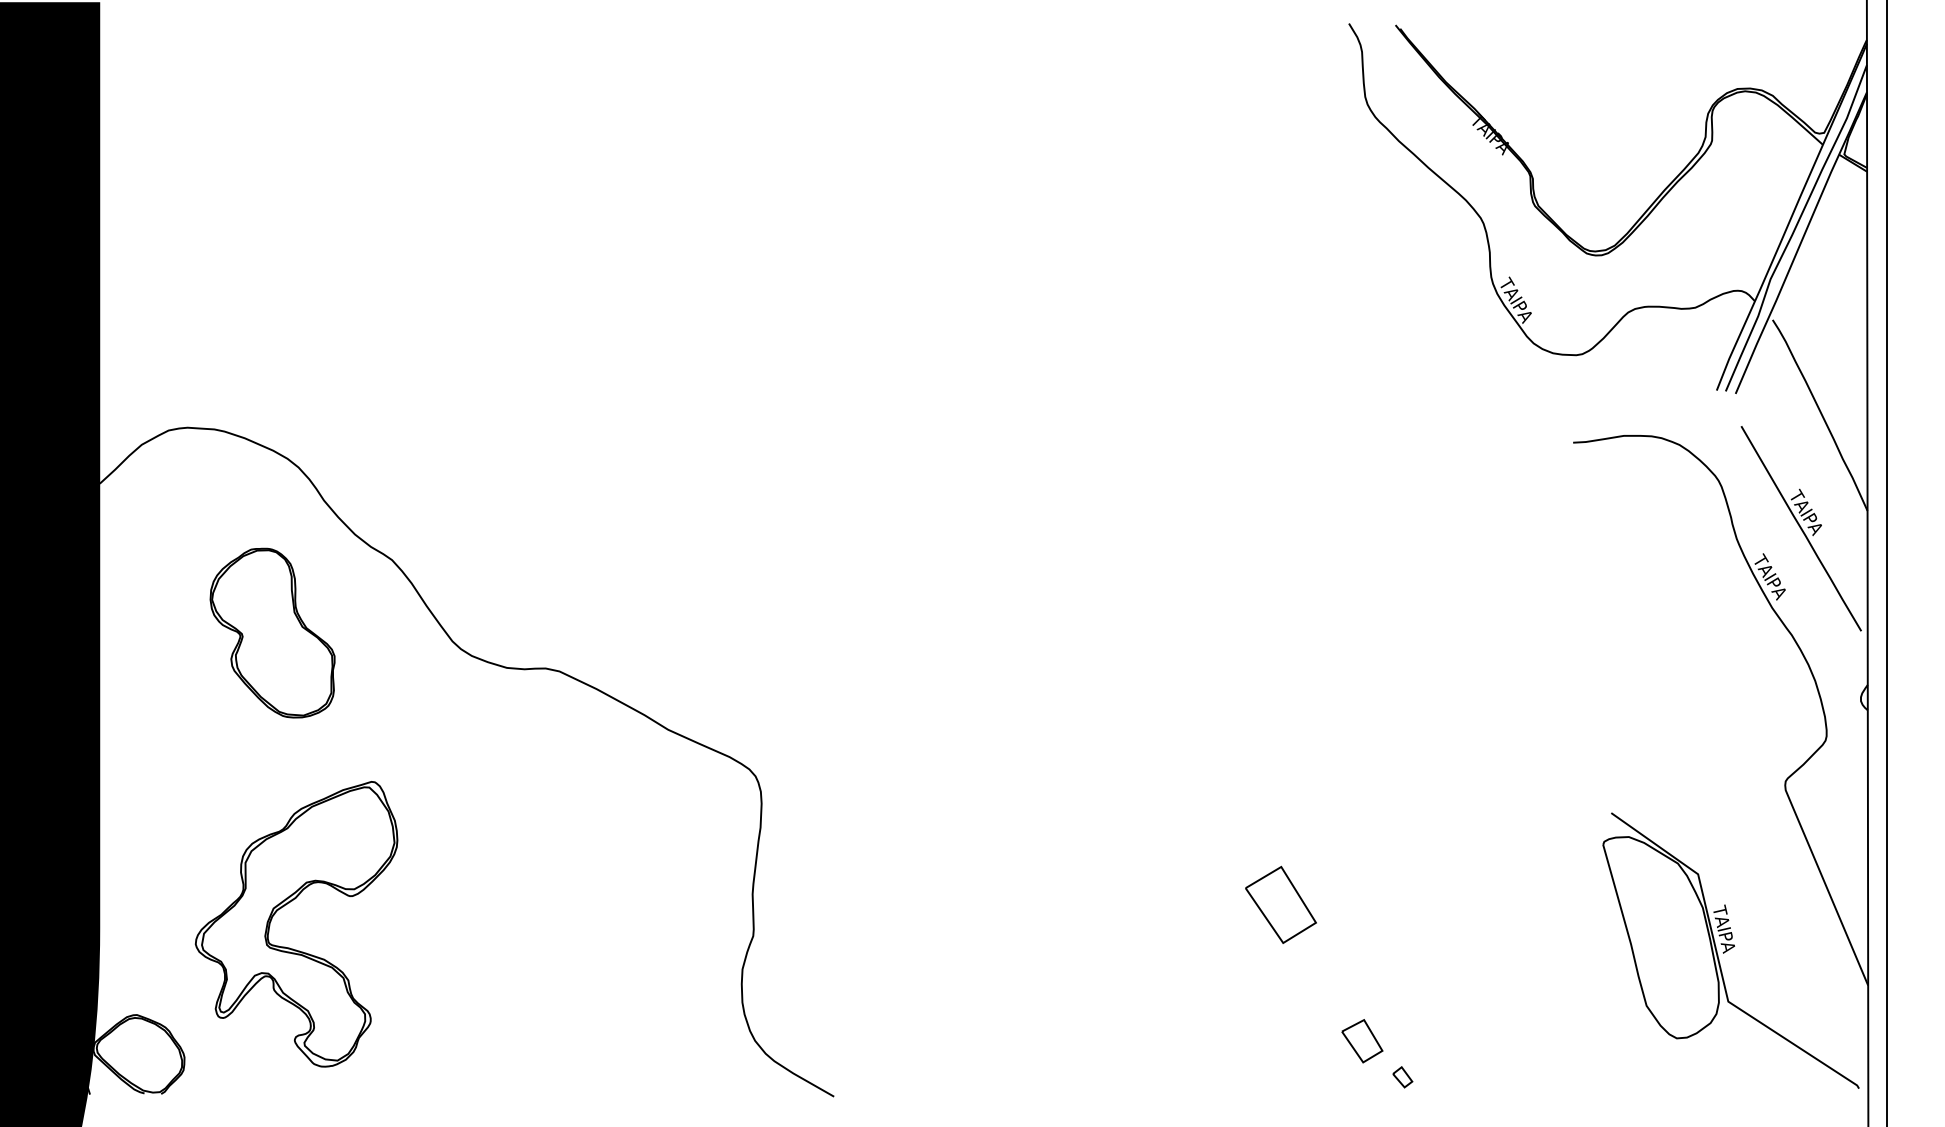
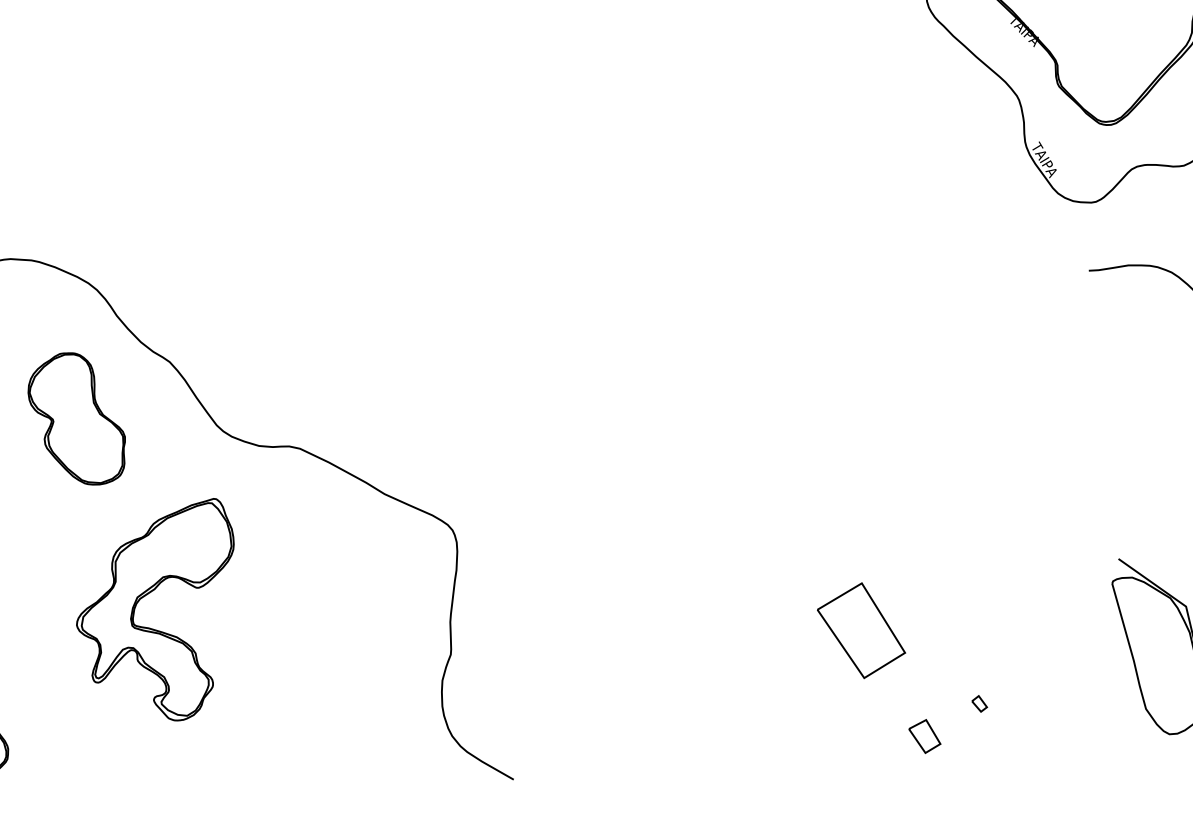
part: (1280, 904) -> (861, 630), size x1.6
part: (283, 907) -> (145, 596), moved
part: (1402, 1077) -> (979, 704), moved

